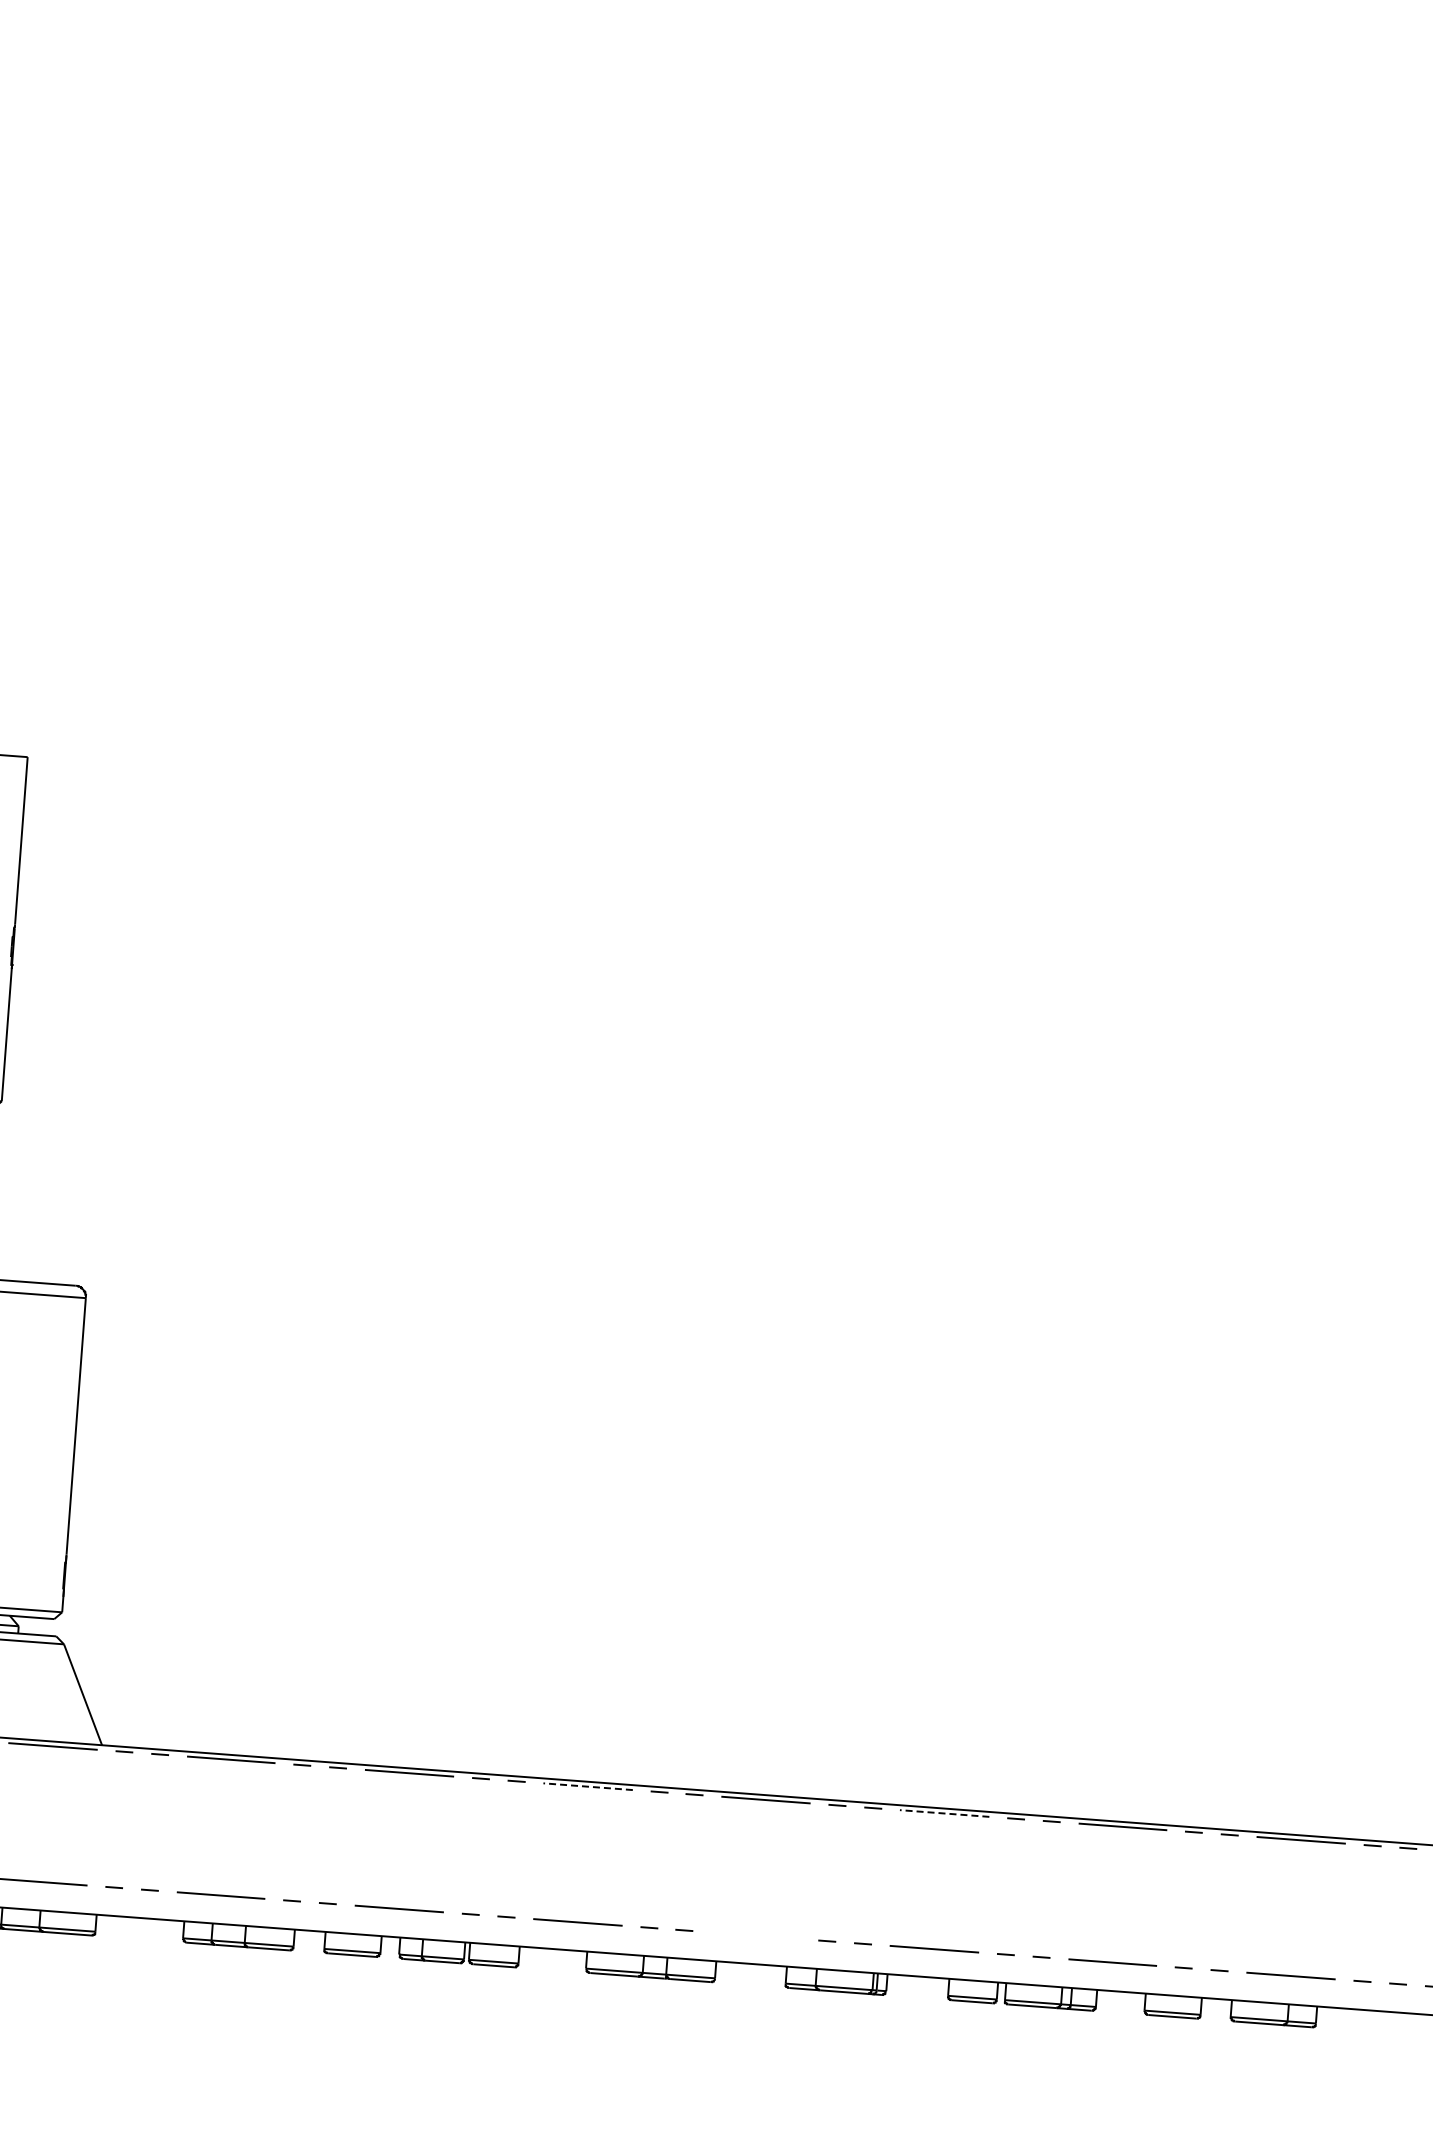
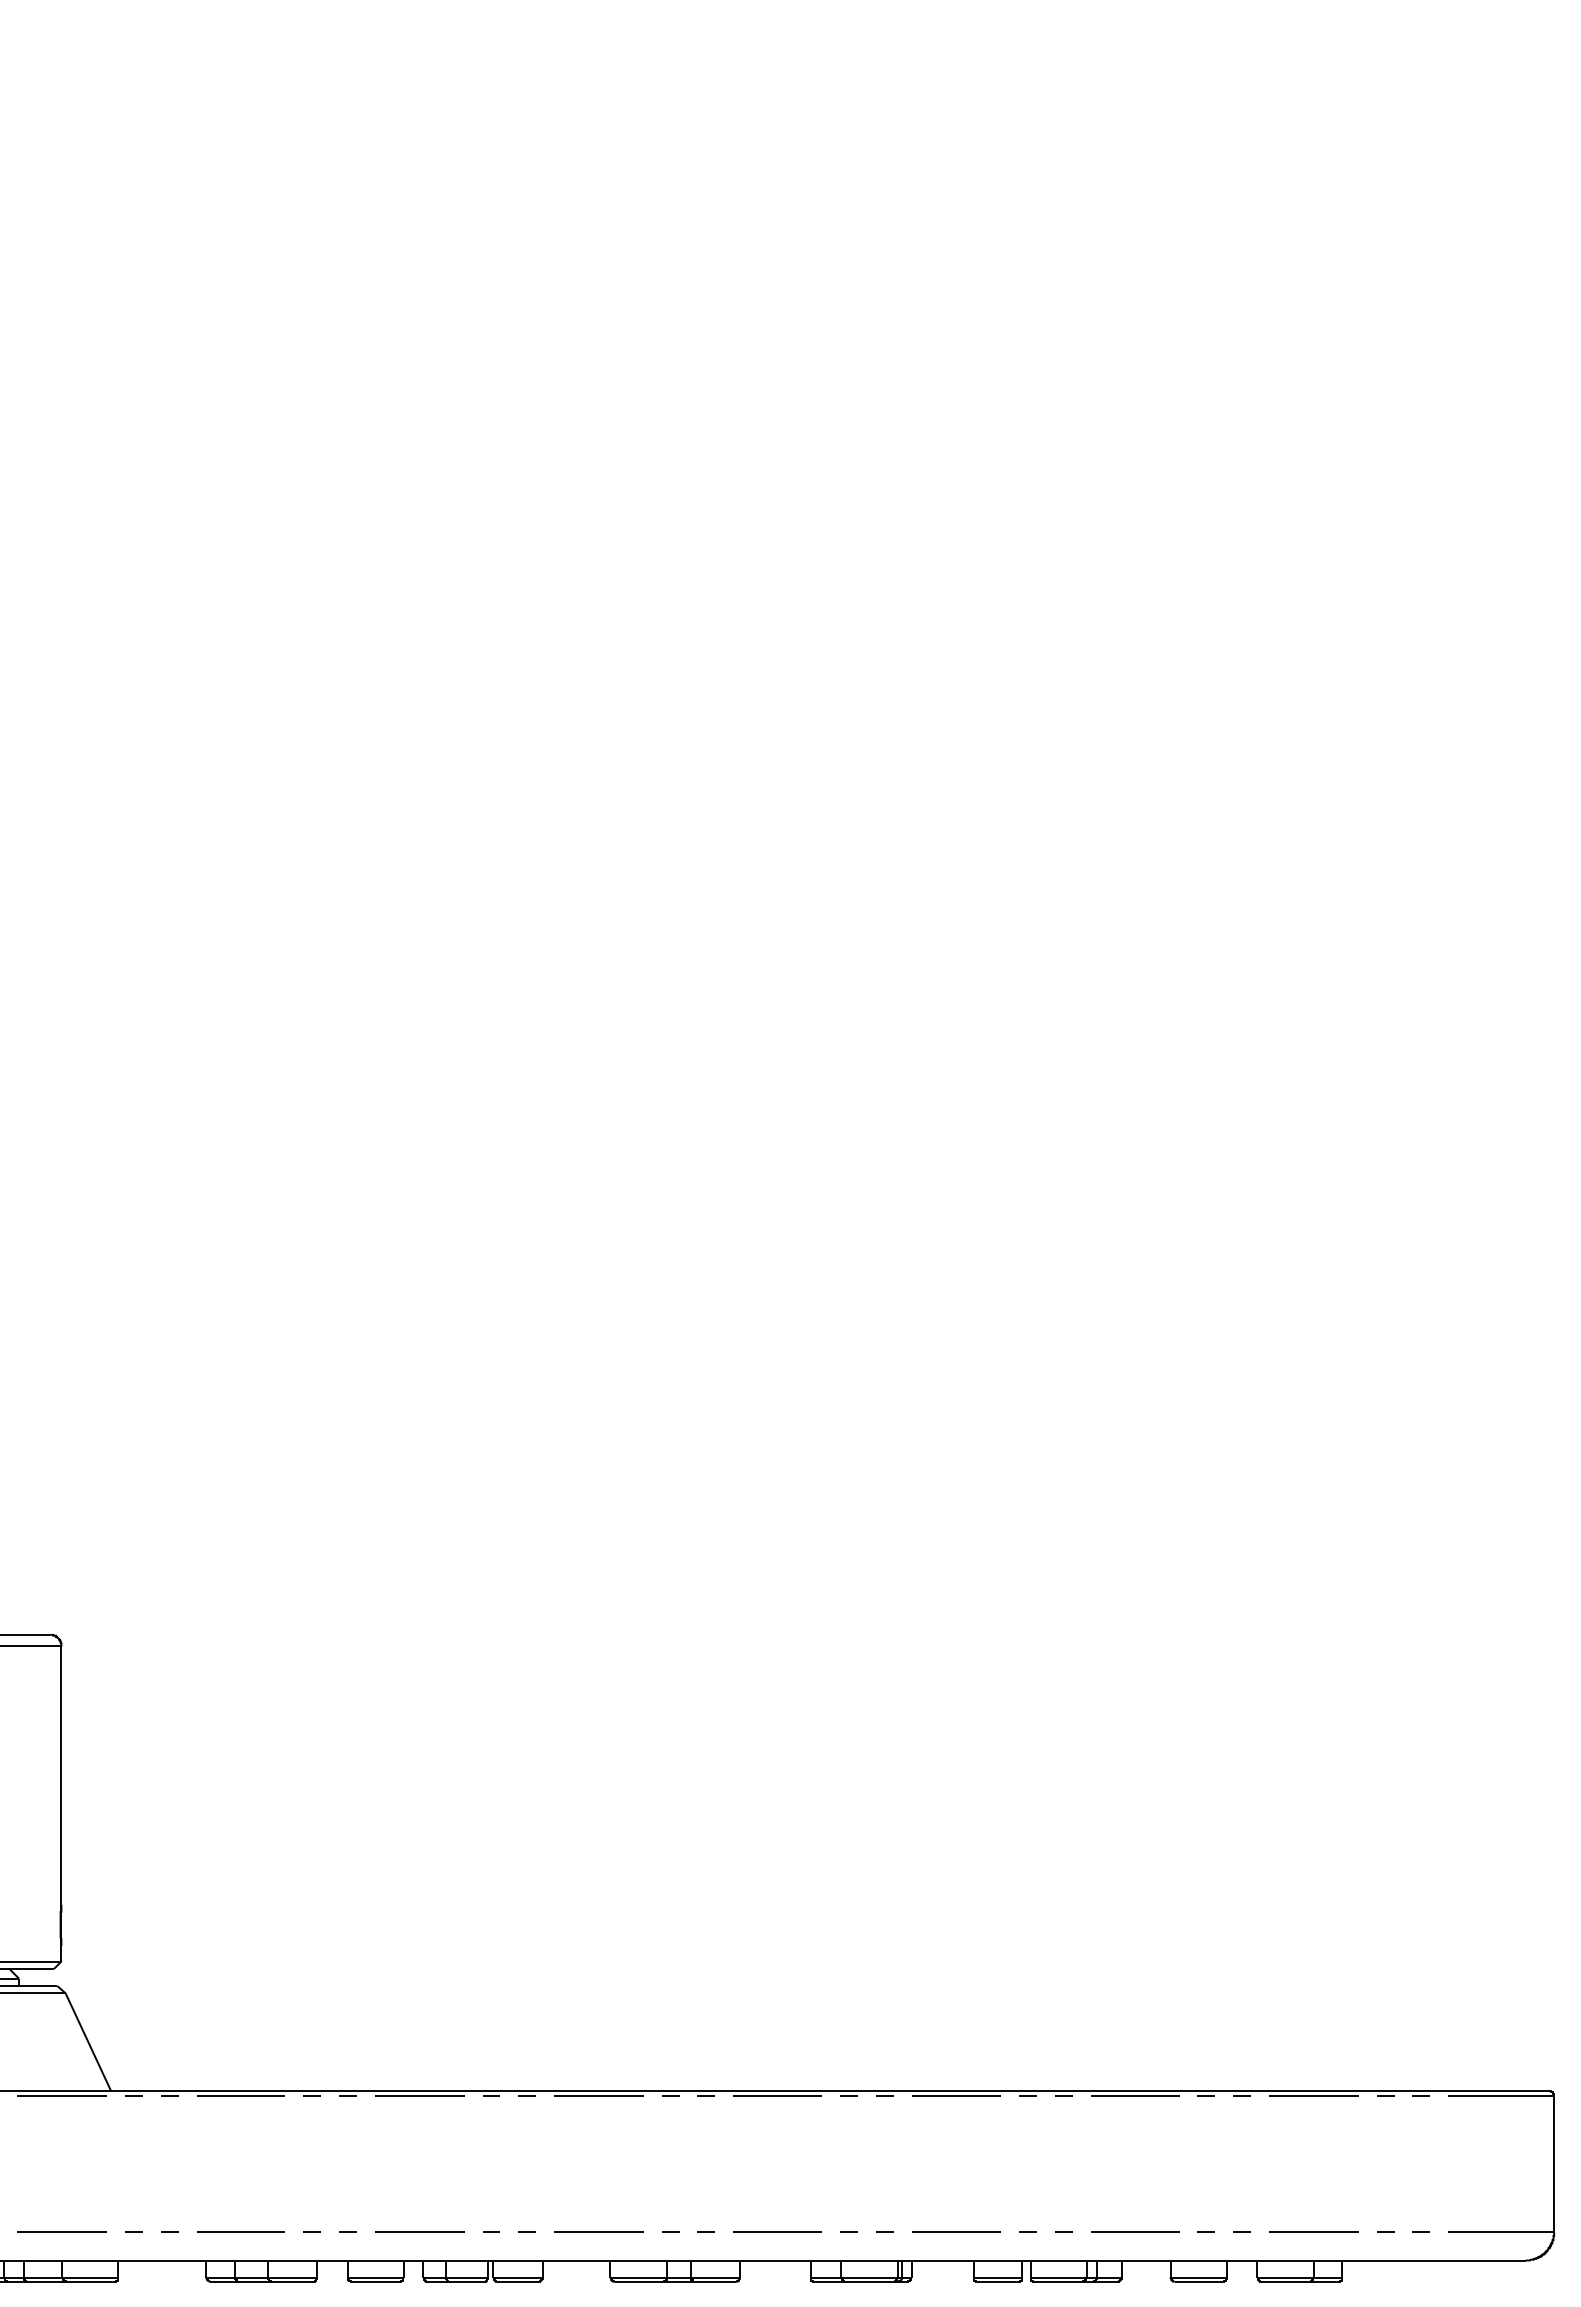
line: (587, 1787) -> (598, 2096), dashed -> solid
line: (944, 1814) -> (956, 2096), dashed -> solid
line: (756, 1935) -> (777, 2231), added

